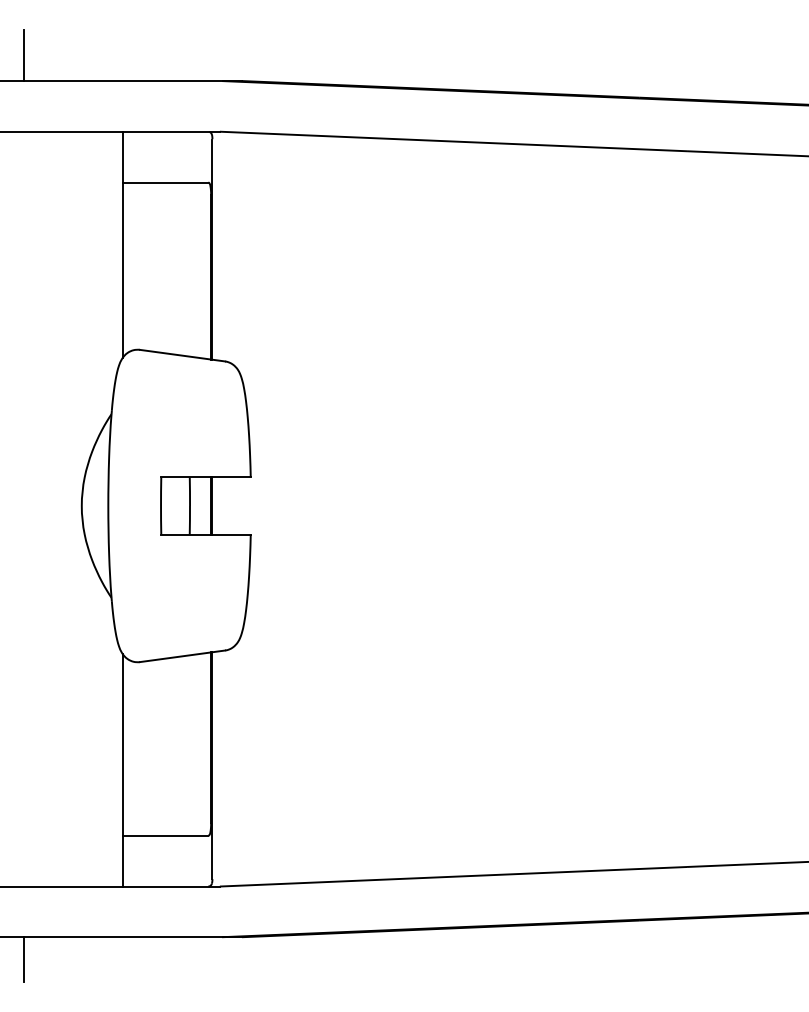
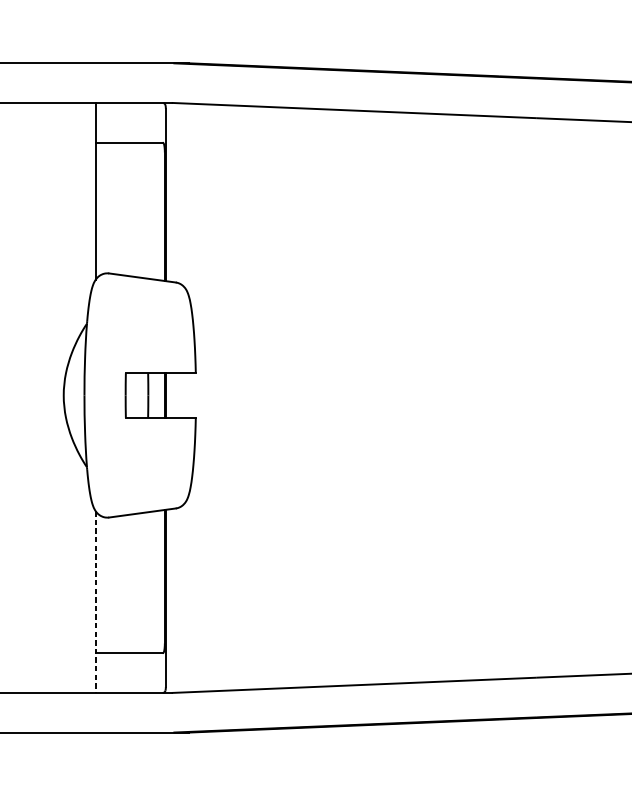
line: (24, 55) -> (18, 43), removed
line: (122, 770) -> (95, 602), solid -> dashed
line: (24, 959) -> (18, 750), removed

